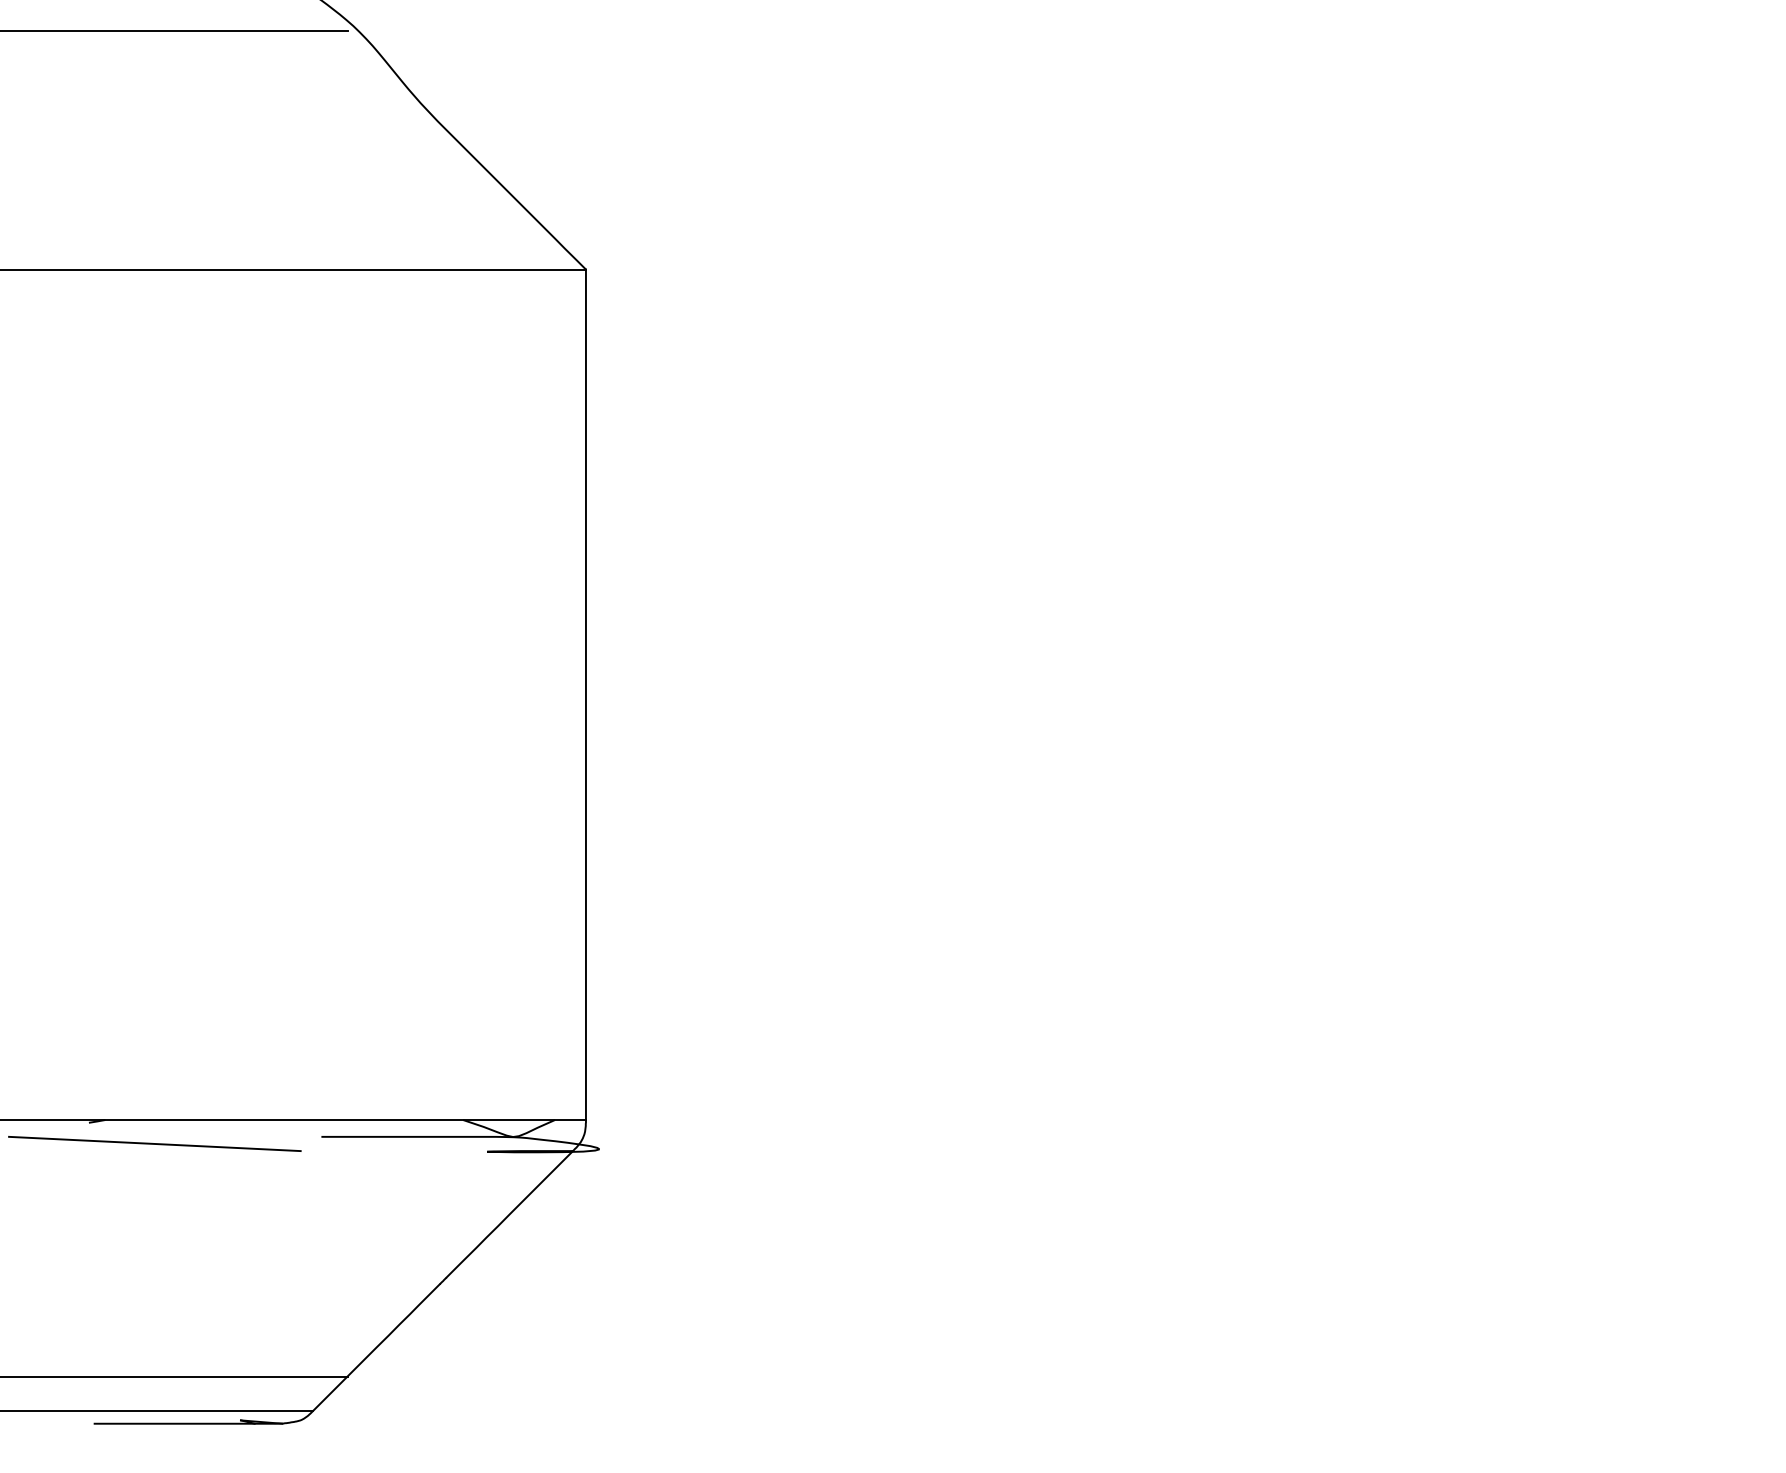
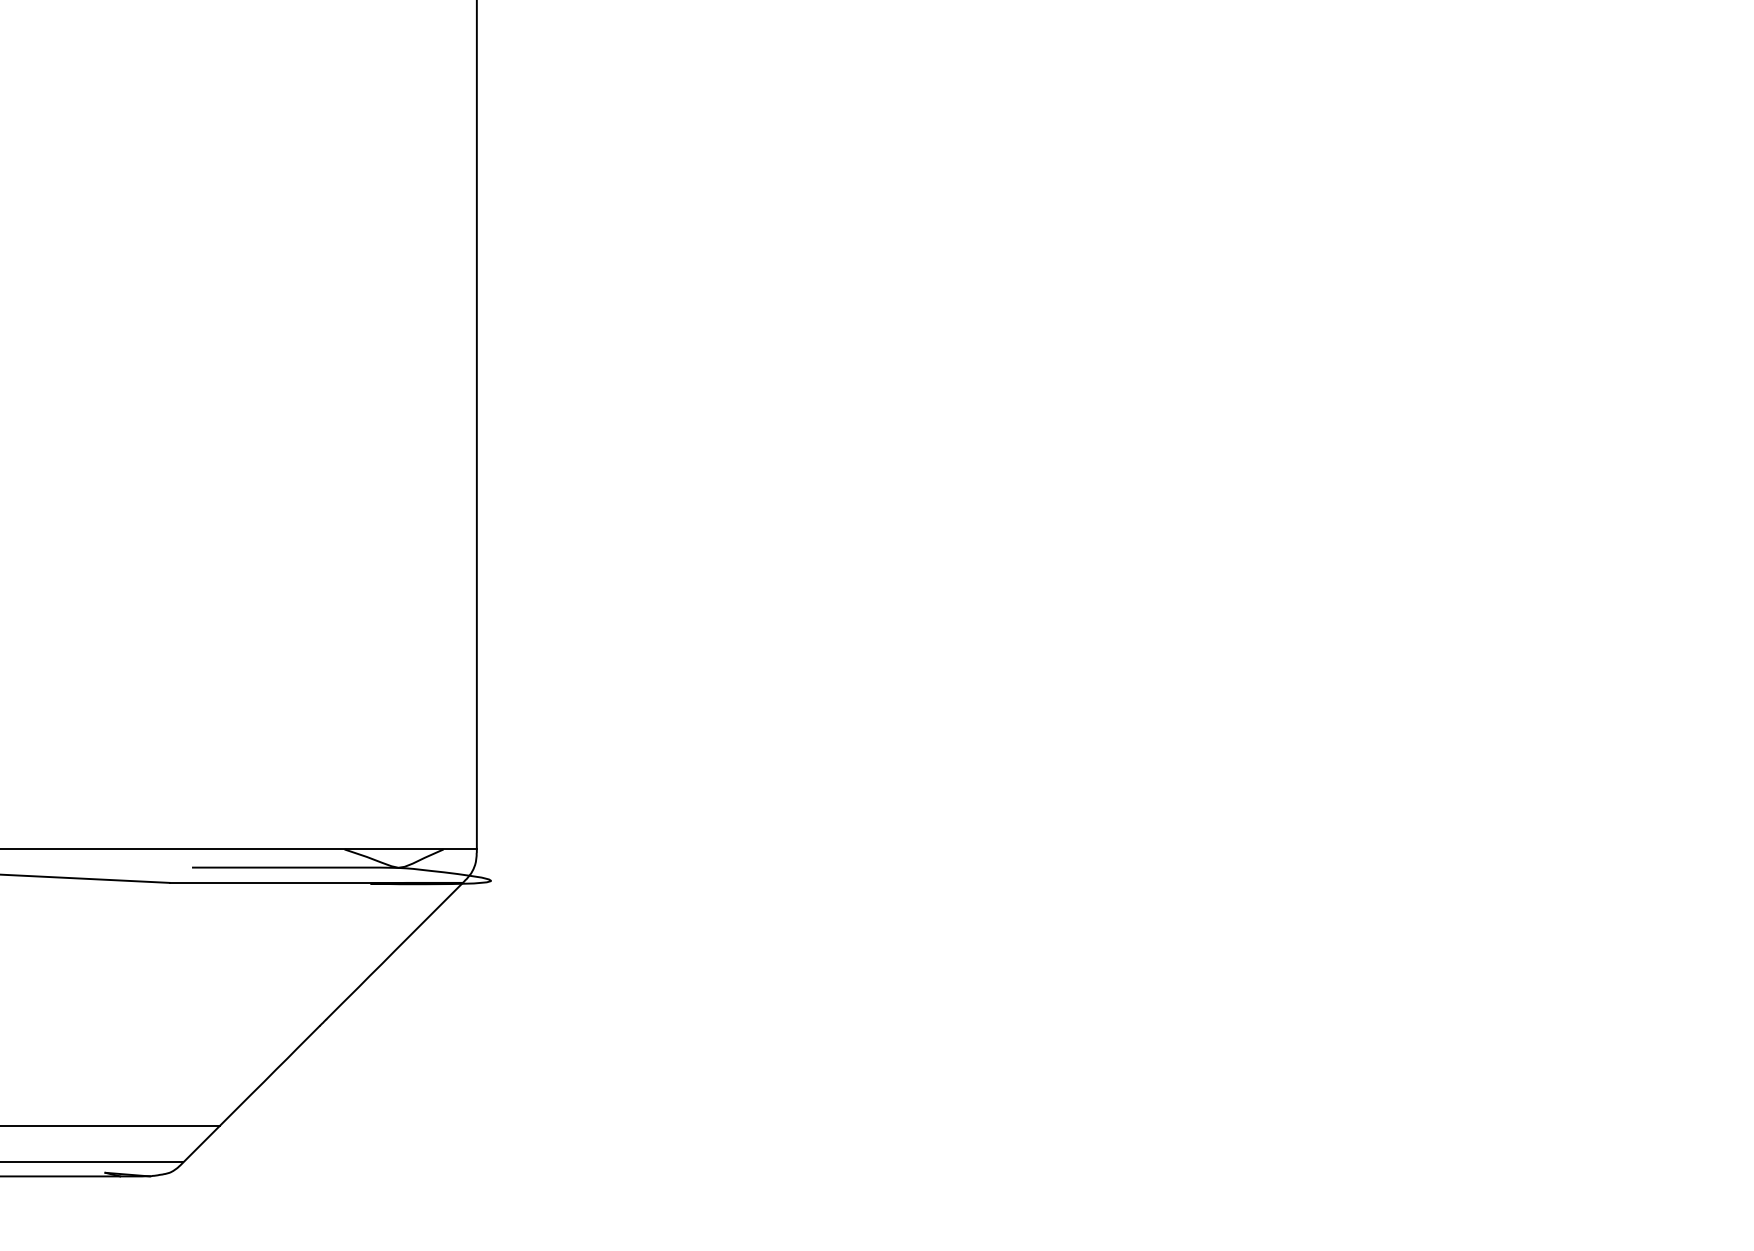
line: (421, 1151) -> (299, 883), added

